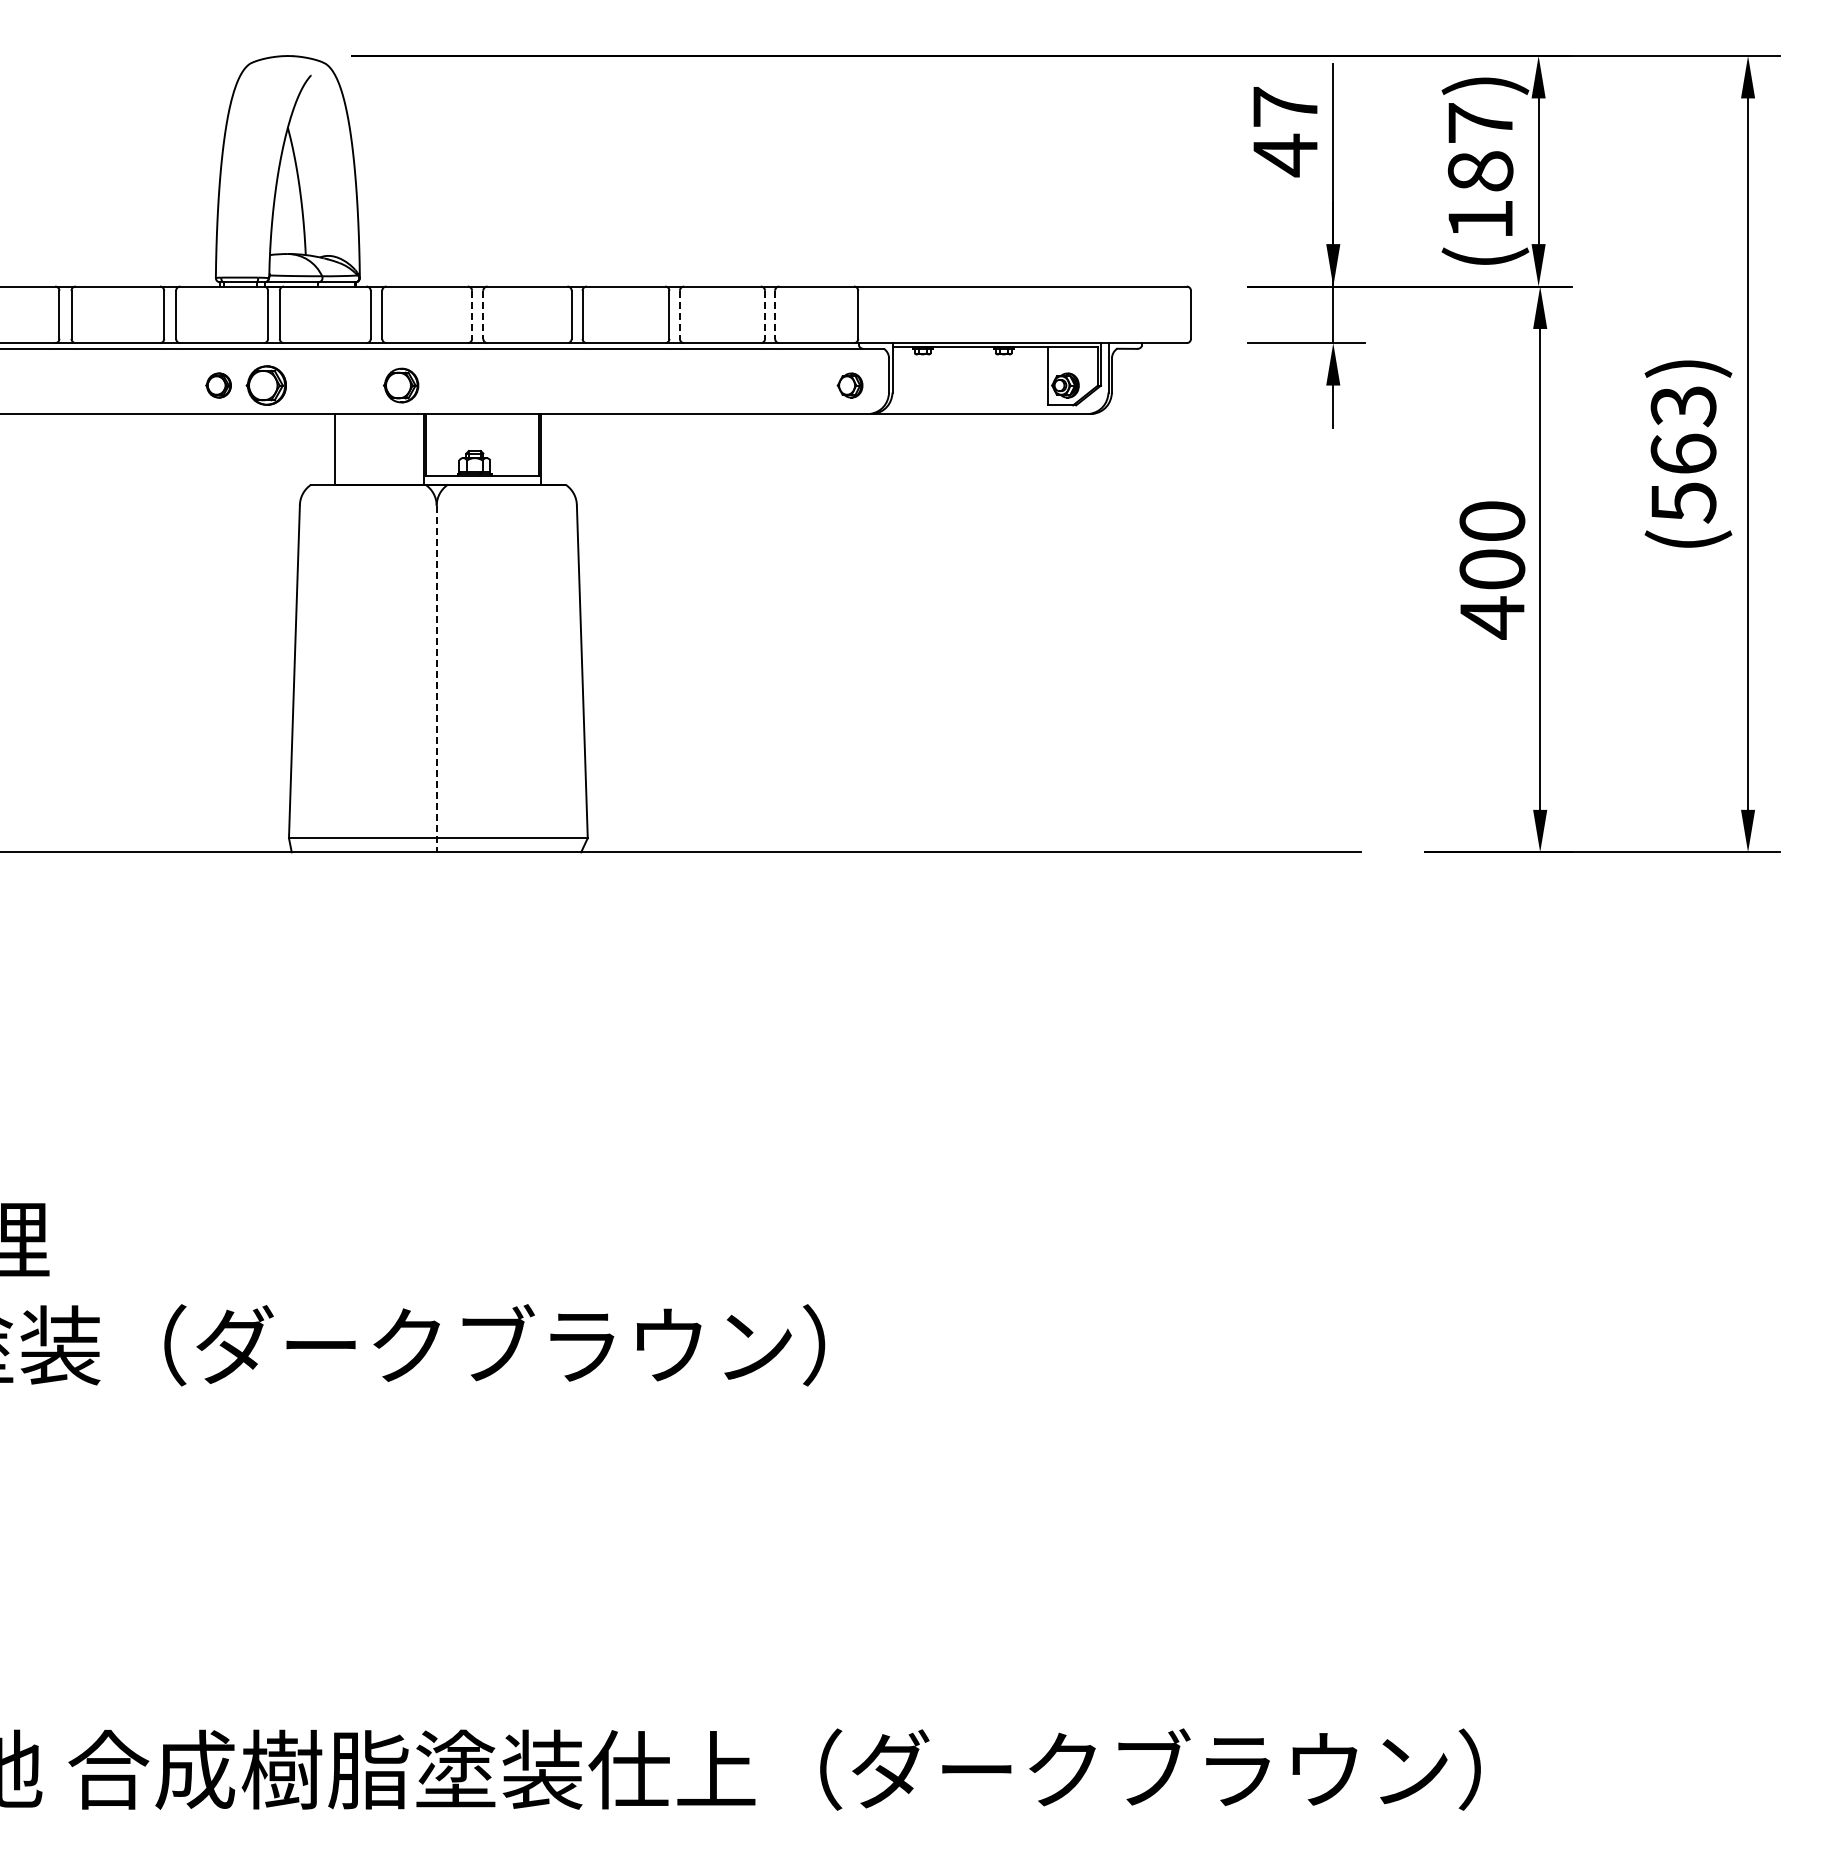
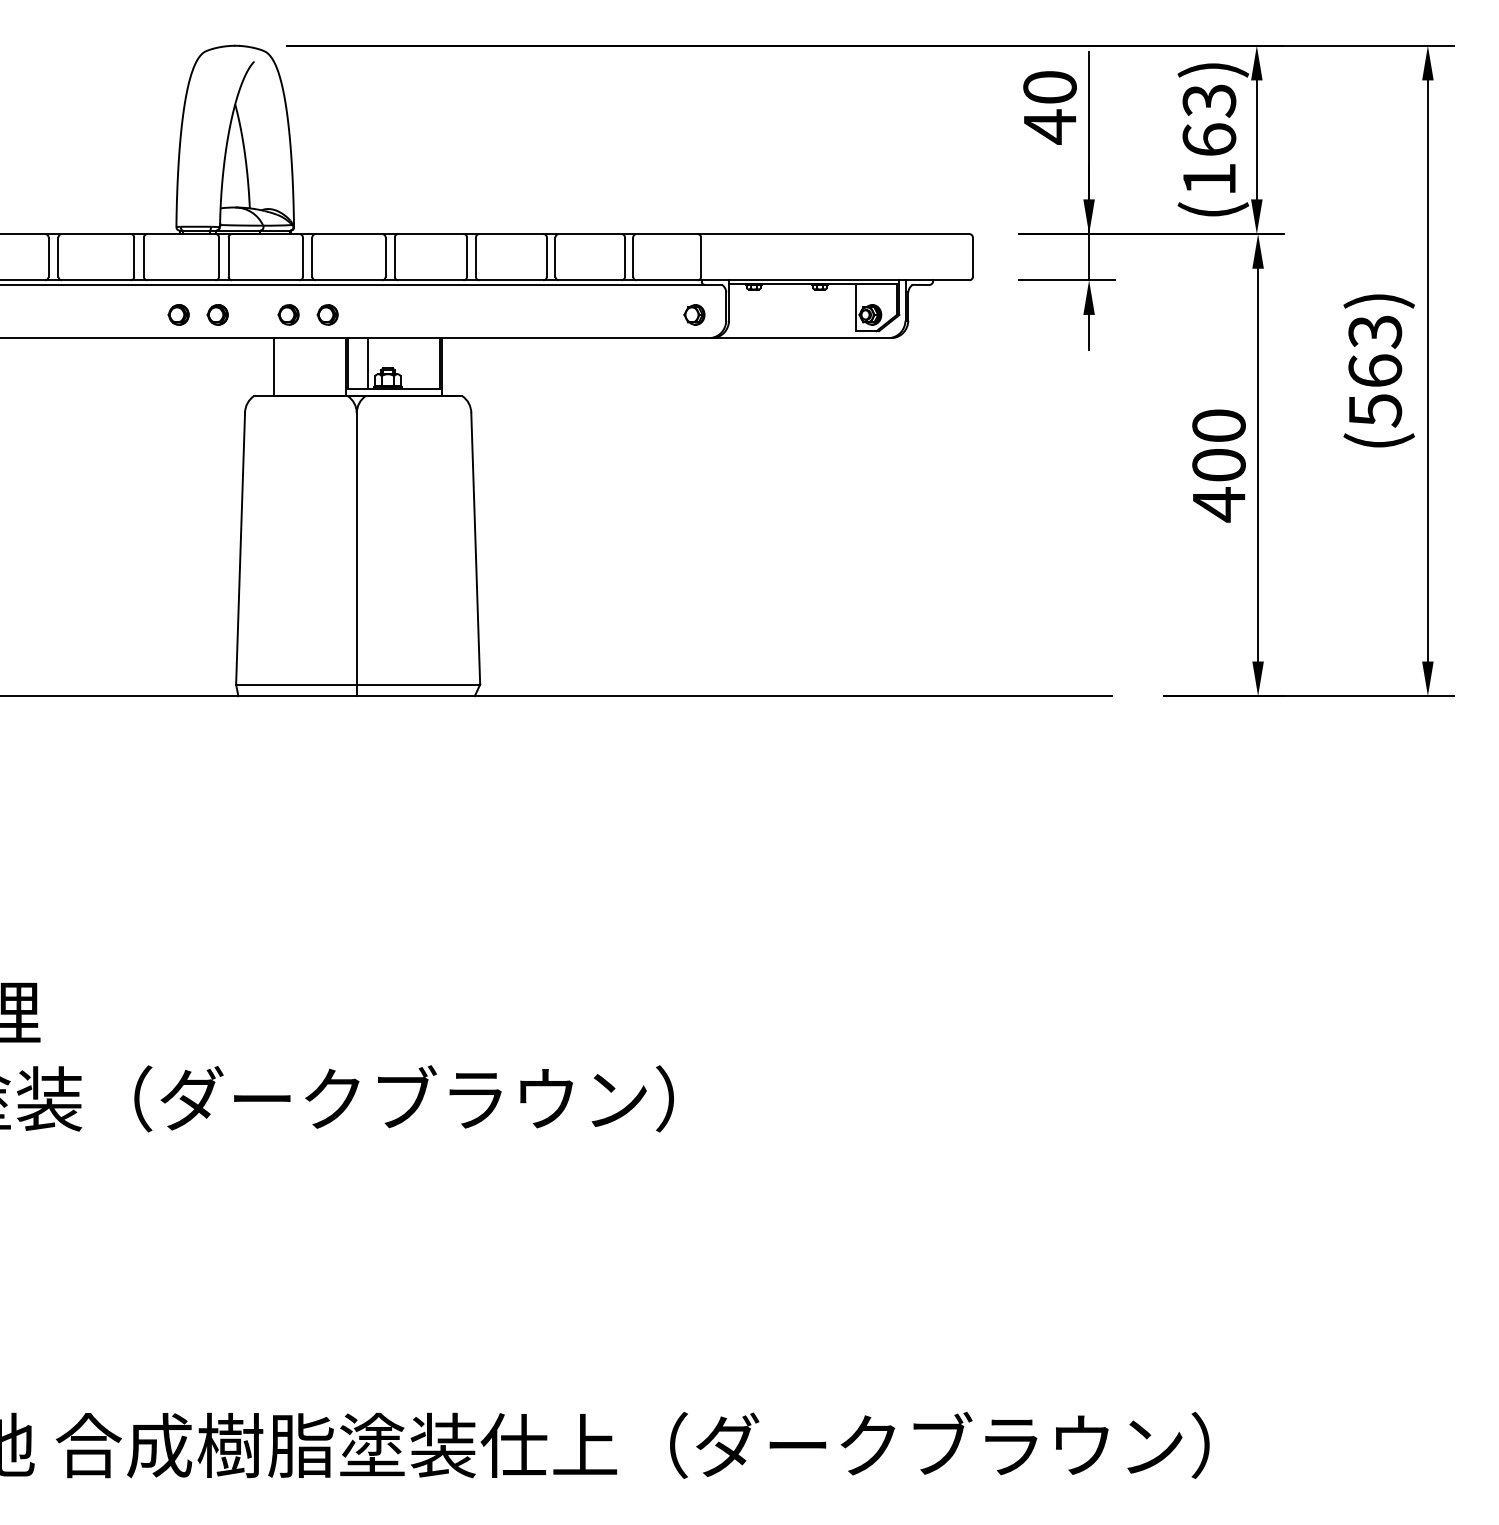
text: (1285, 106) -> (1050, 87), 47 -> 40
text: (1480, 147) -> (1209, 120), (187) -> (163)
line: (472, 315) -> (386, 257), dashed -> solid
line: (483, 315) -> (395, 257), dashed -> solid
line: (679, 315) -> (555, 257), dashed -> solid
line: (765, 315) -> (625, 257), dashed -> solid
line: (775, 315) -> (633, 257), dashed -> solid
part: (266, 385) -> (217, 314), size x0.62
part: (353, 385) -> (288, 314), added
part: (400, 385) -> (327, 314), size x0.71
line: (450, 444) -> (368, 363), added
line: (436, 679) -> (356, 555), dashed -> solid

